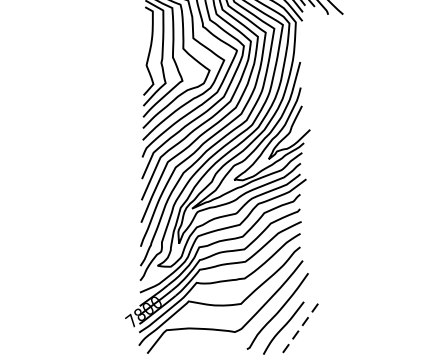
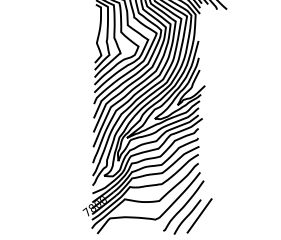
line: (301, 325) -> (199, 215), dashed -> solid

